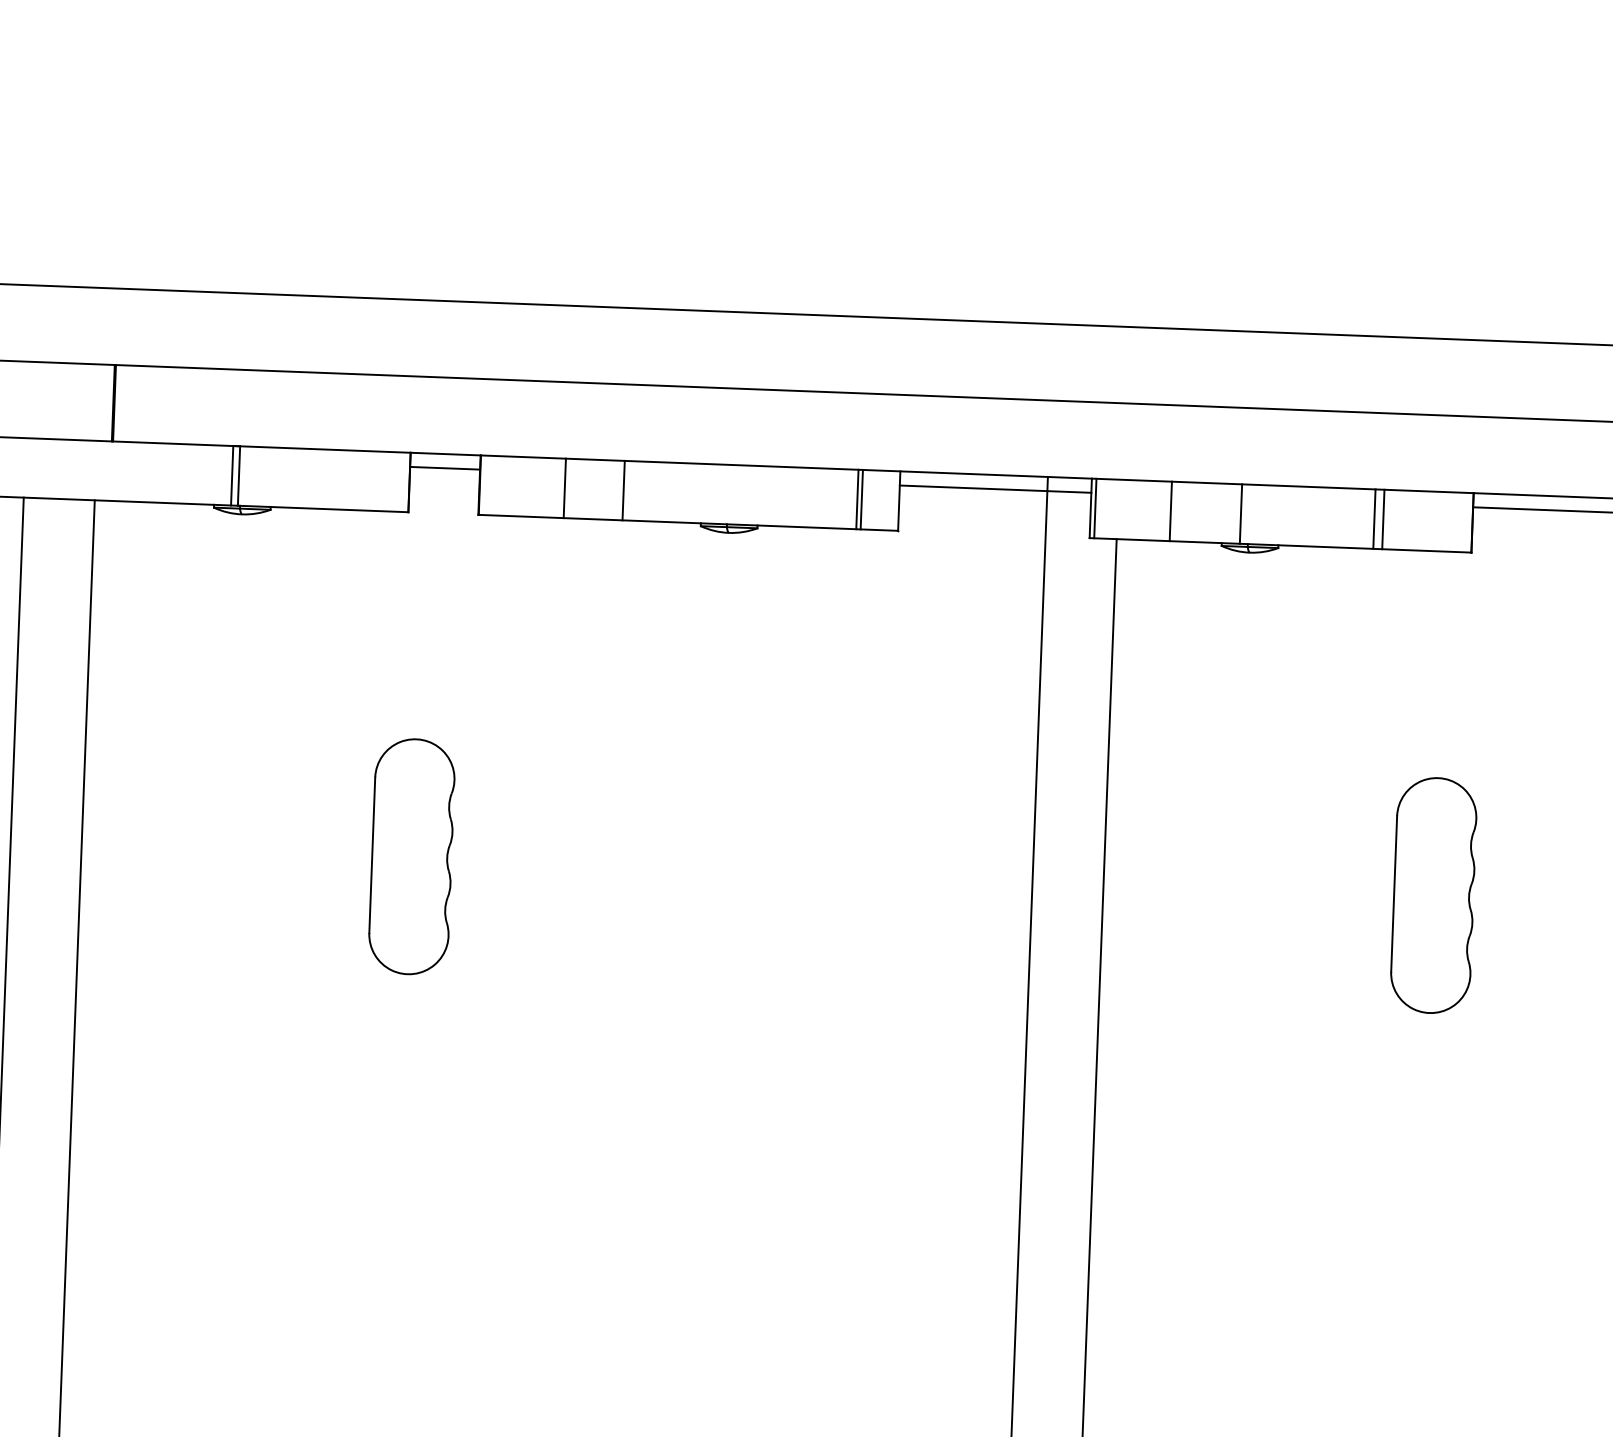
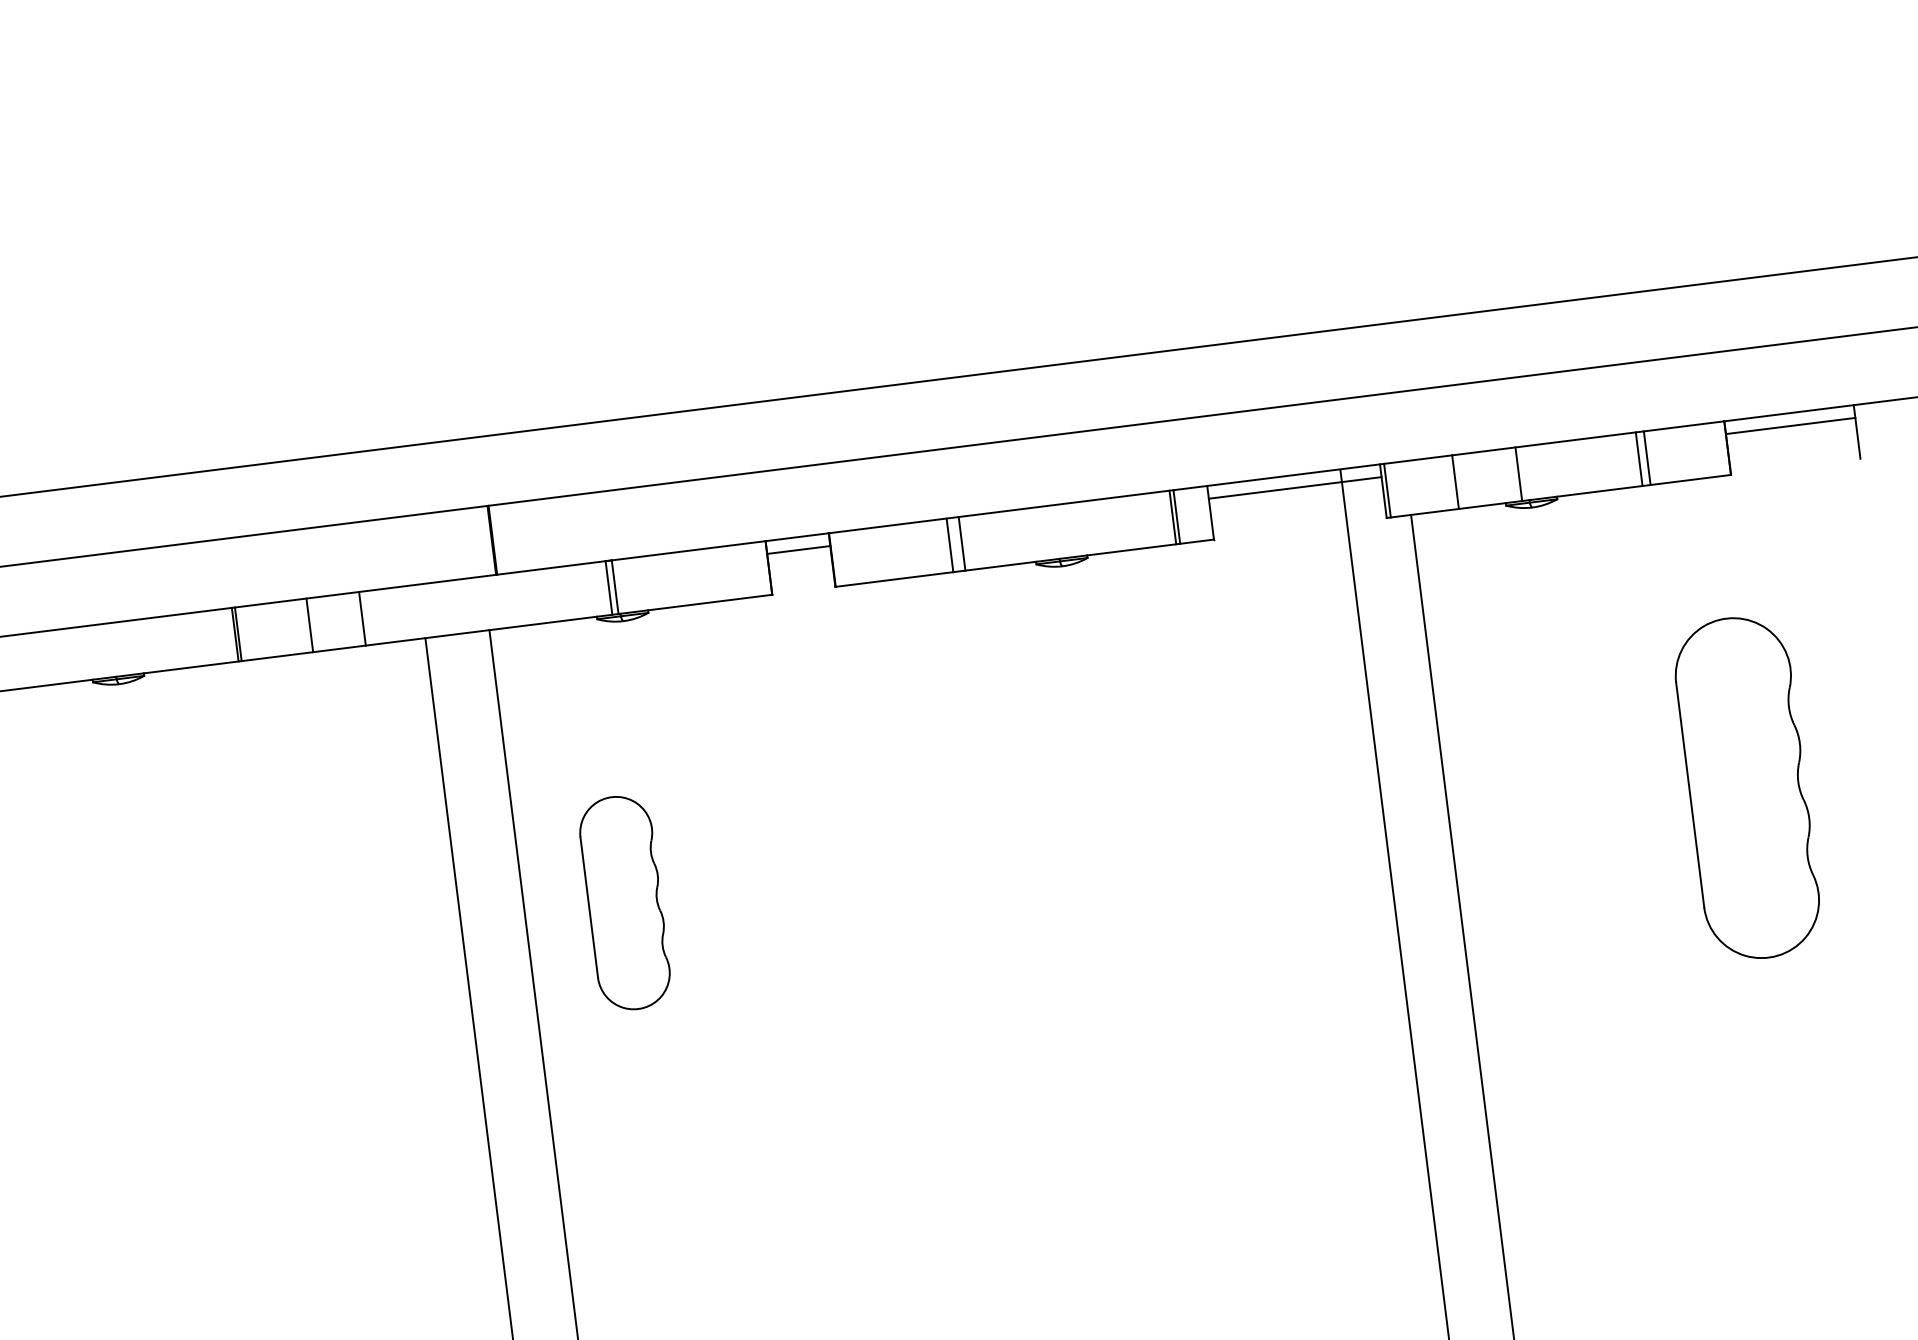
line: (564, 488) -> (949, 545), moved
part: (411, 857) -> (624, 903), moved
part: (1433, 895) -> (1747, 787), size x1.6

